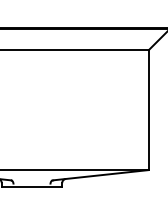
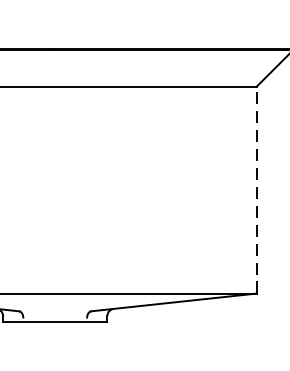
line: (148, 110) -> (256, 190), solid -> dashed

